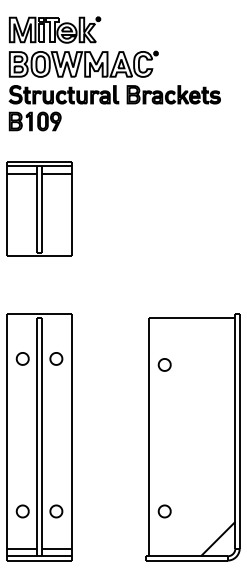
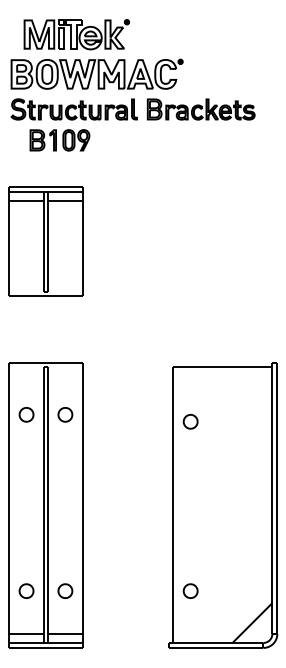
part: (54, 29) -> (76, 34), moved
part: (34, 121) -> (59, 140), moved

